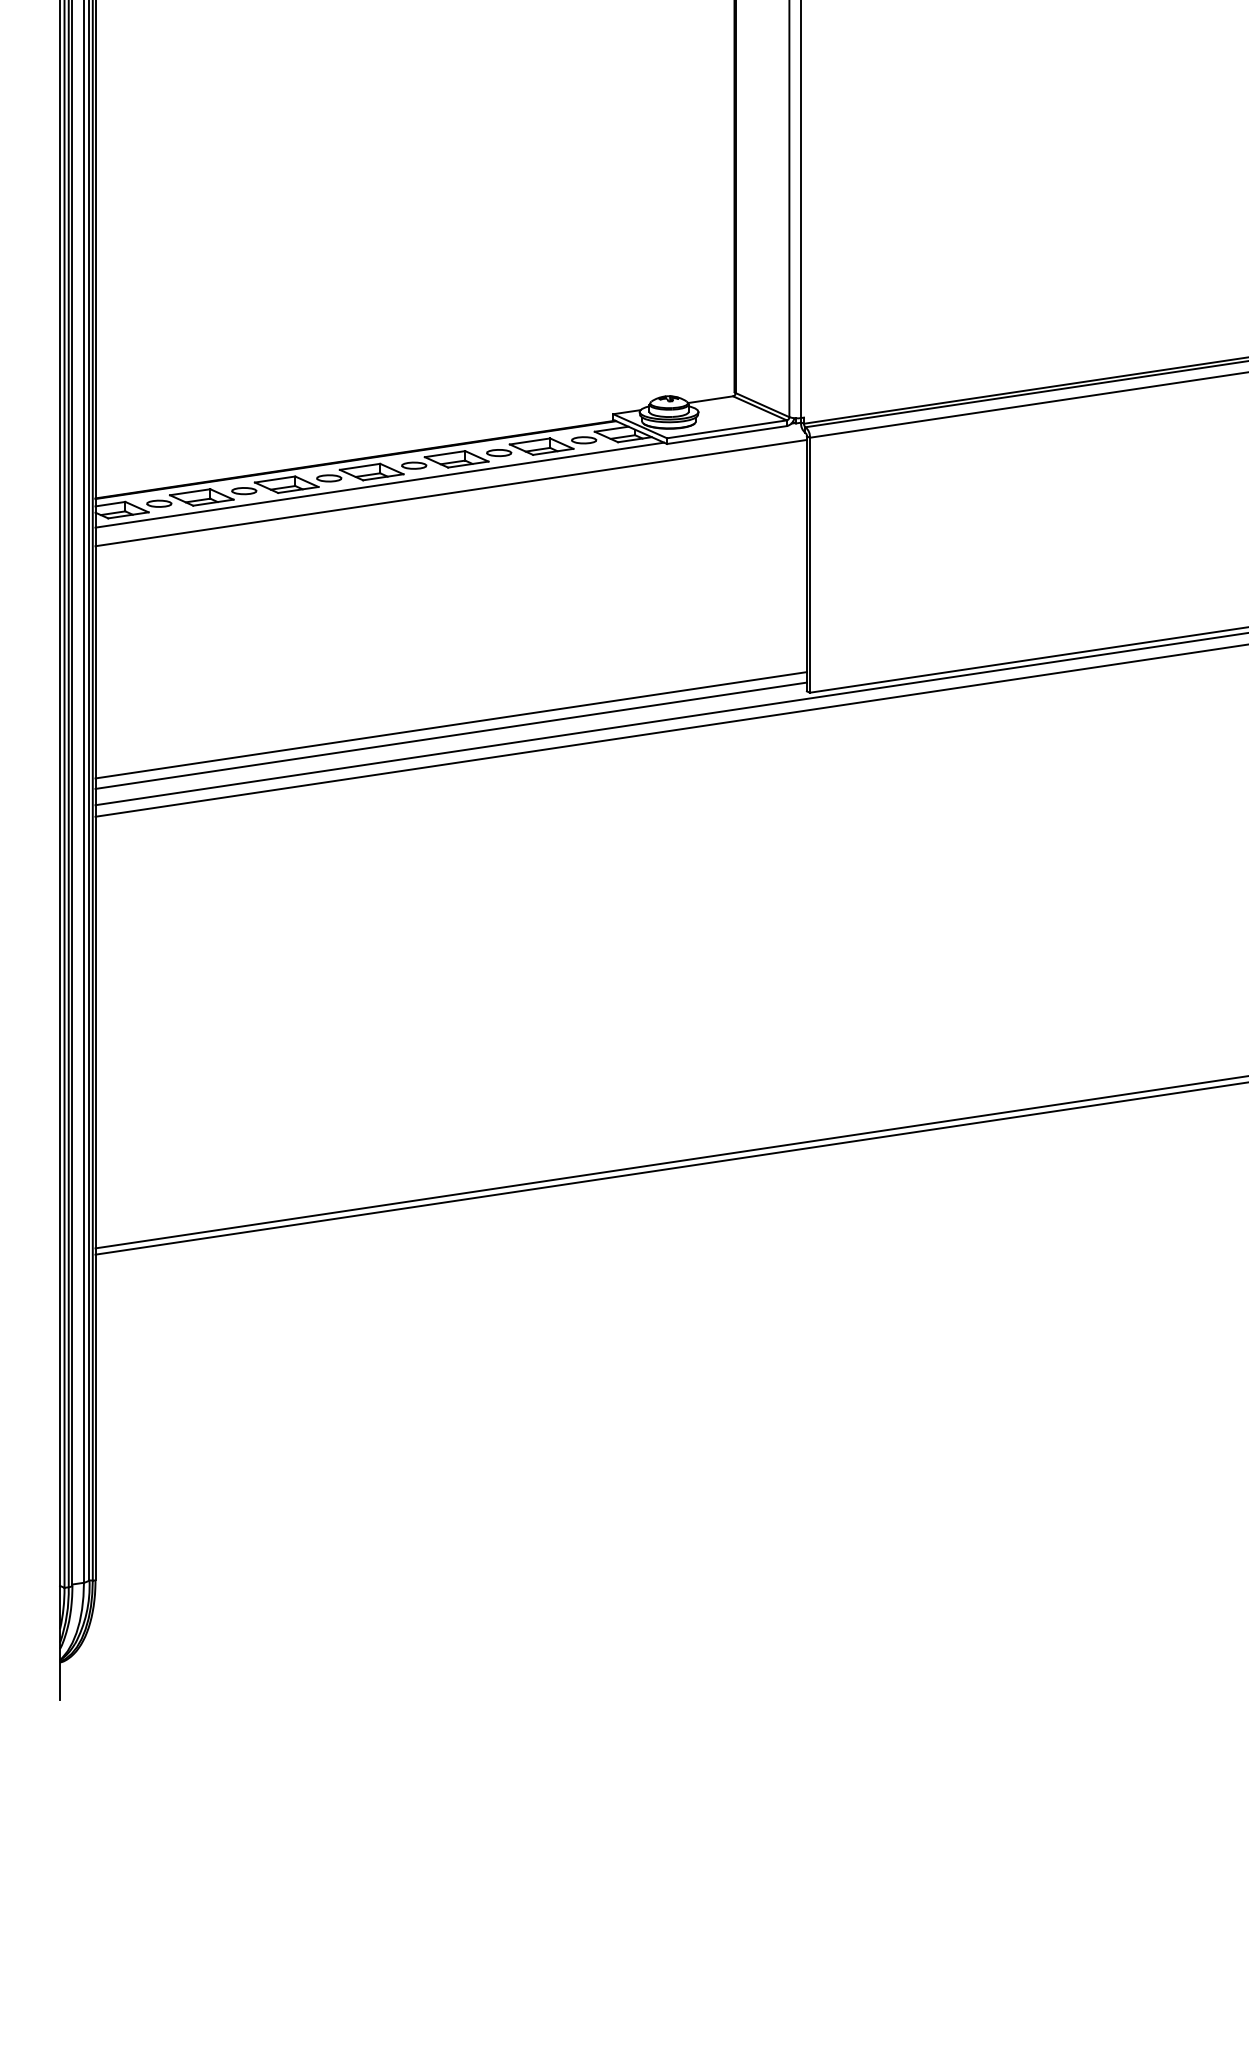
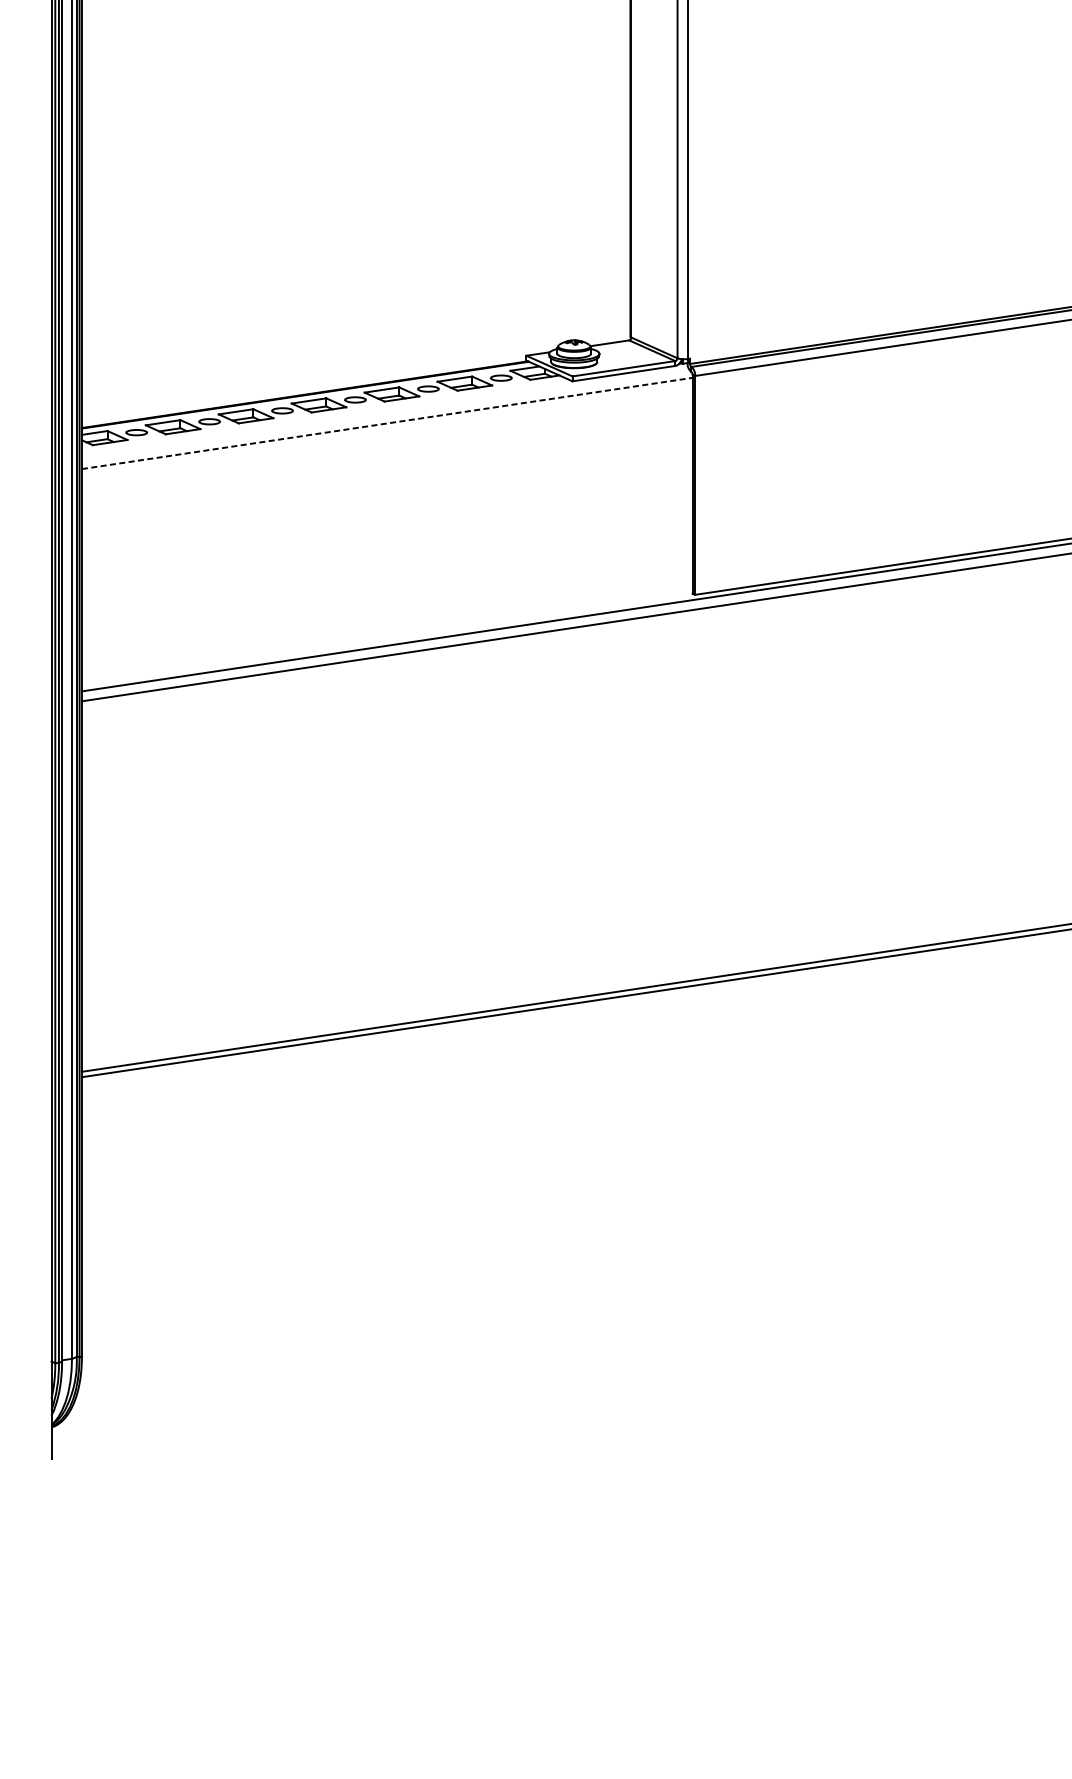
line: (379, 484) -> (325, 416), removed
line: (451, 493) -> (387, 423), solid -> dashed
line: (450, 725) -> (386, 622), removed
line: (450, 735) -> (386, 631), removed

